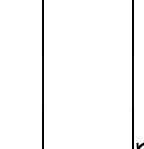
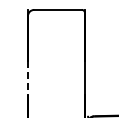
line: (42, 83) -> (27, 78), solid -> dashed

